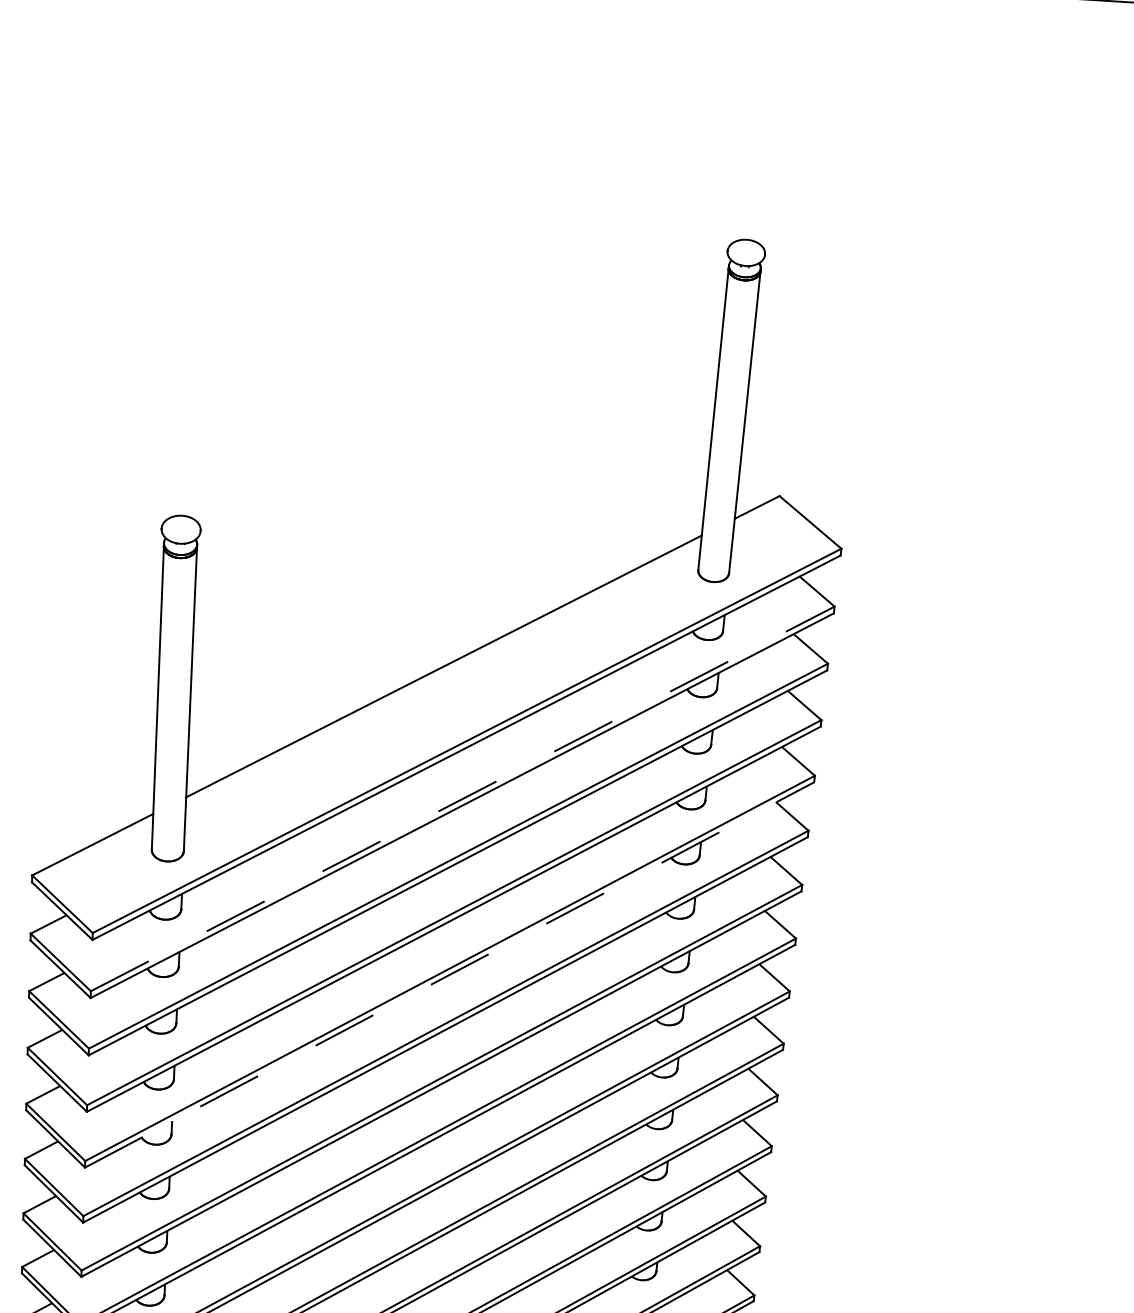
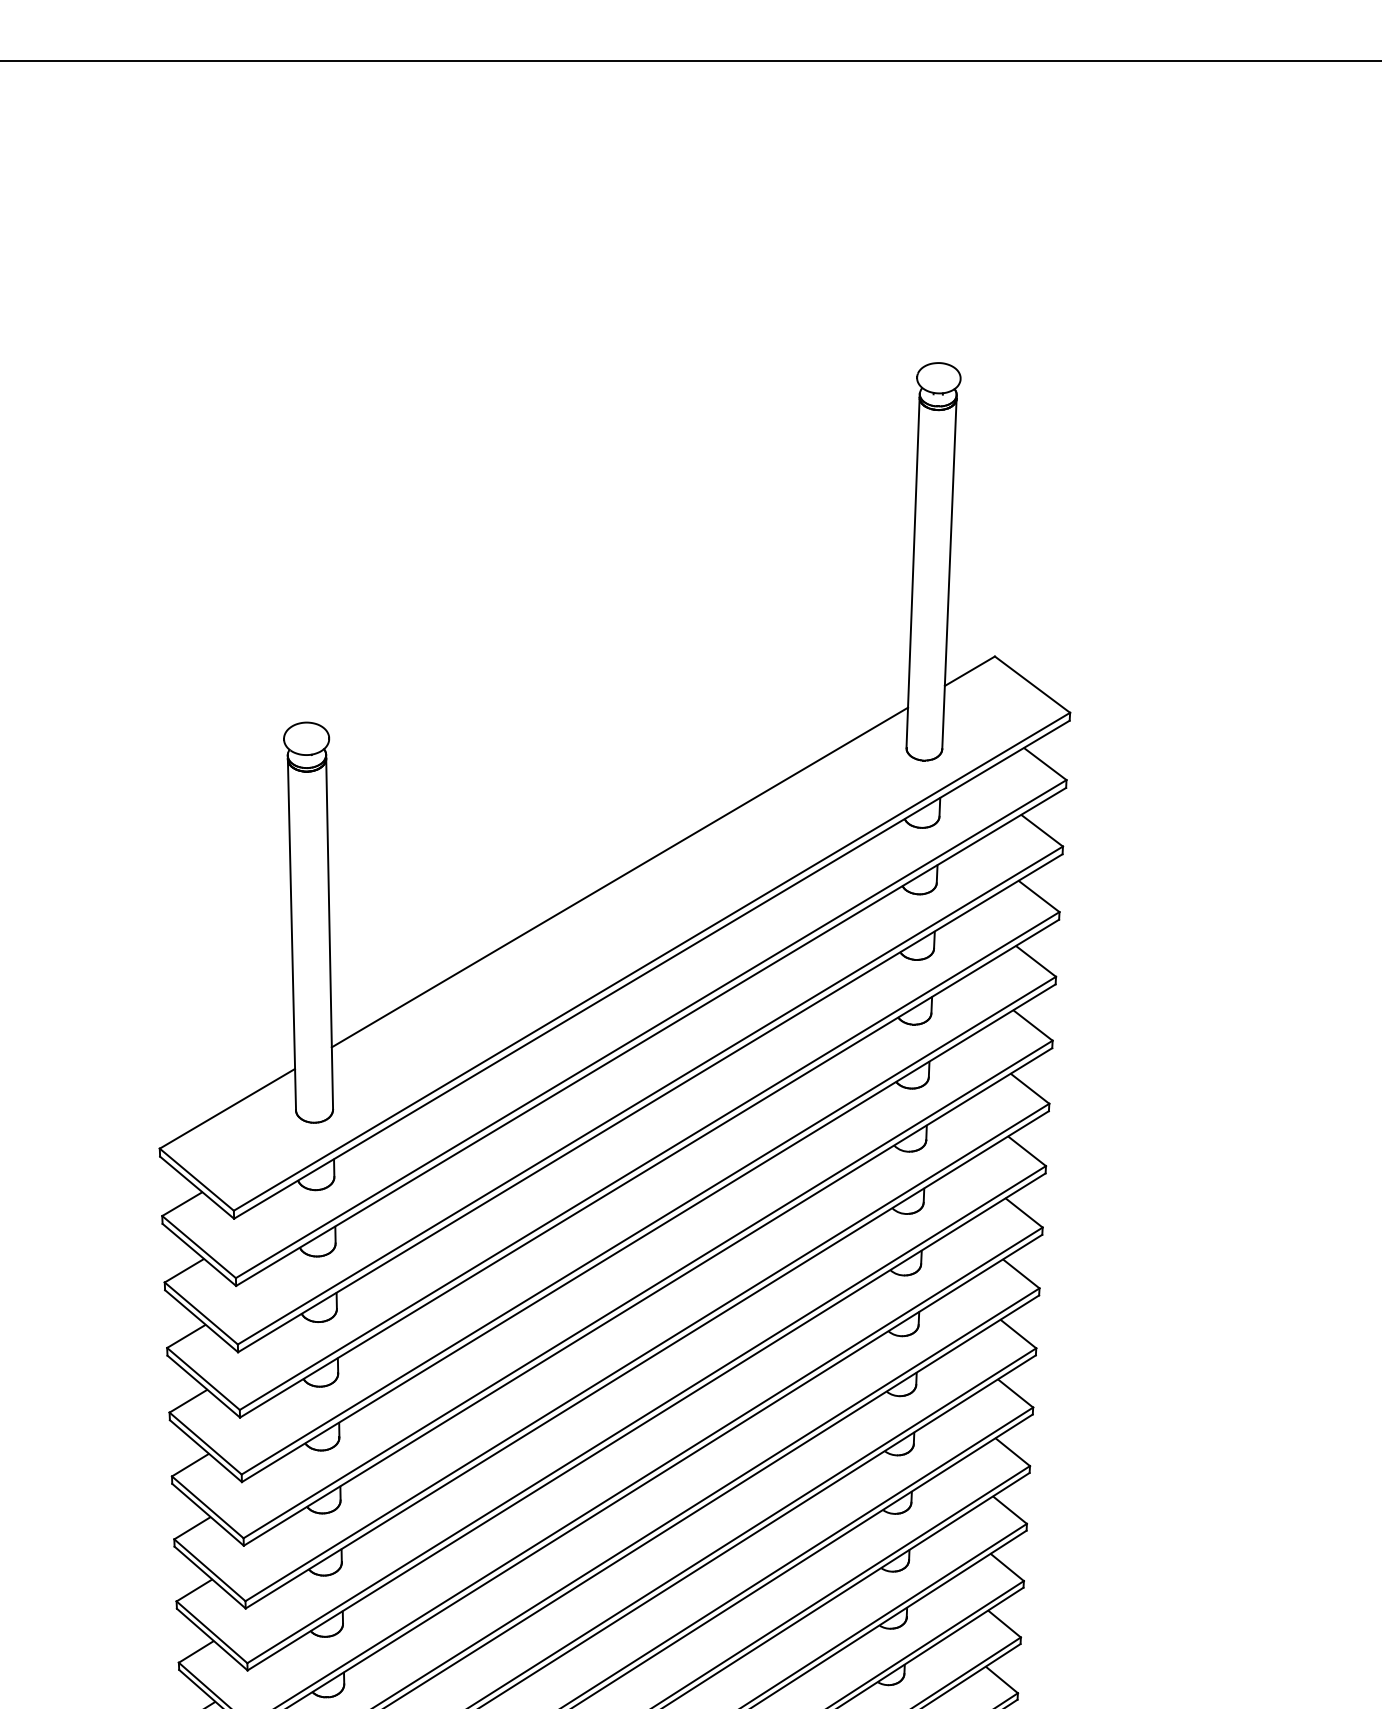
line: (463, 798) -> (651, 1028), dashed -> solid
line: (449, 975) -> (648, 1233), dashed -> solid

